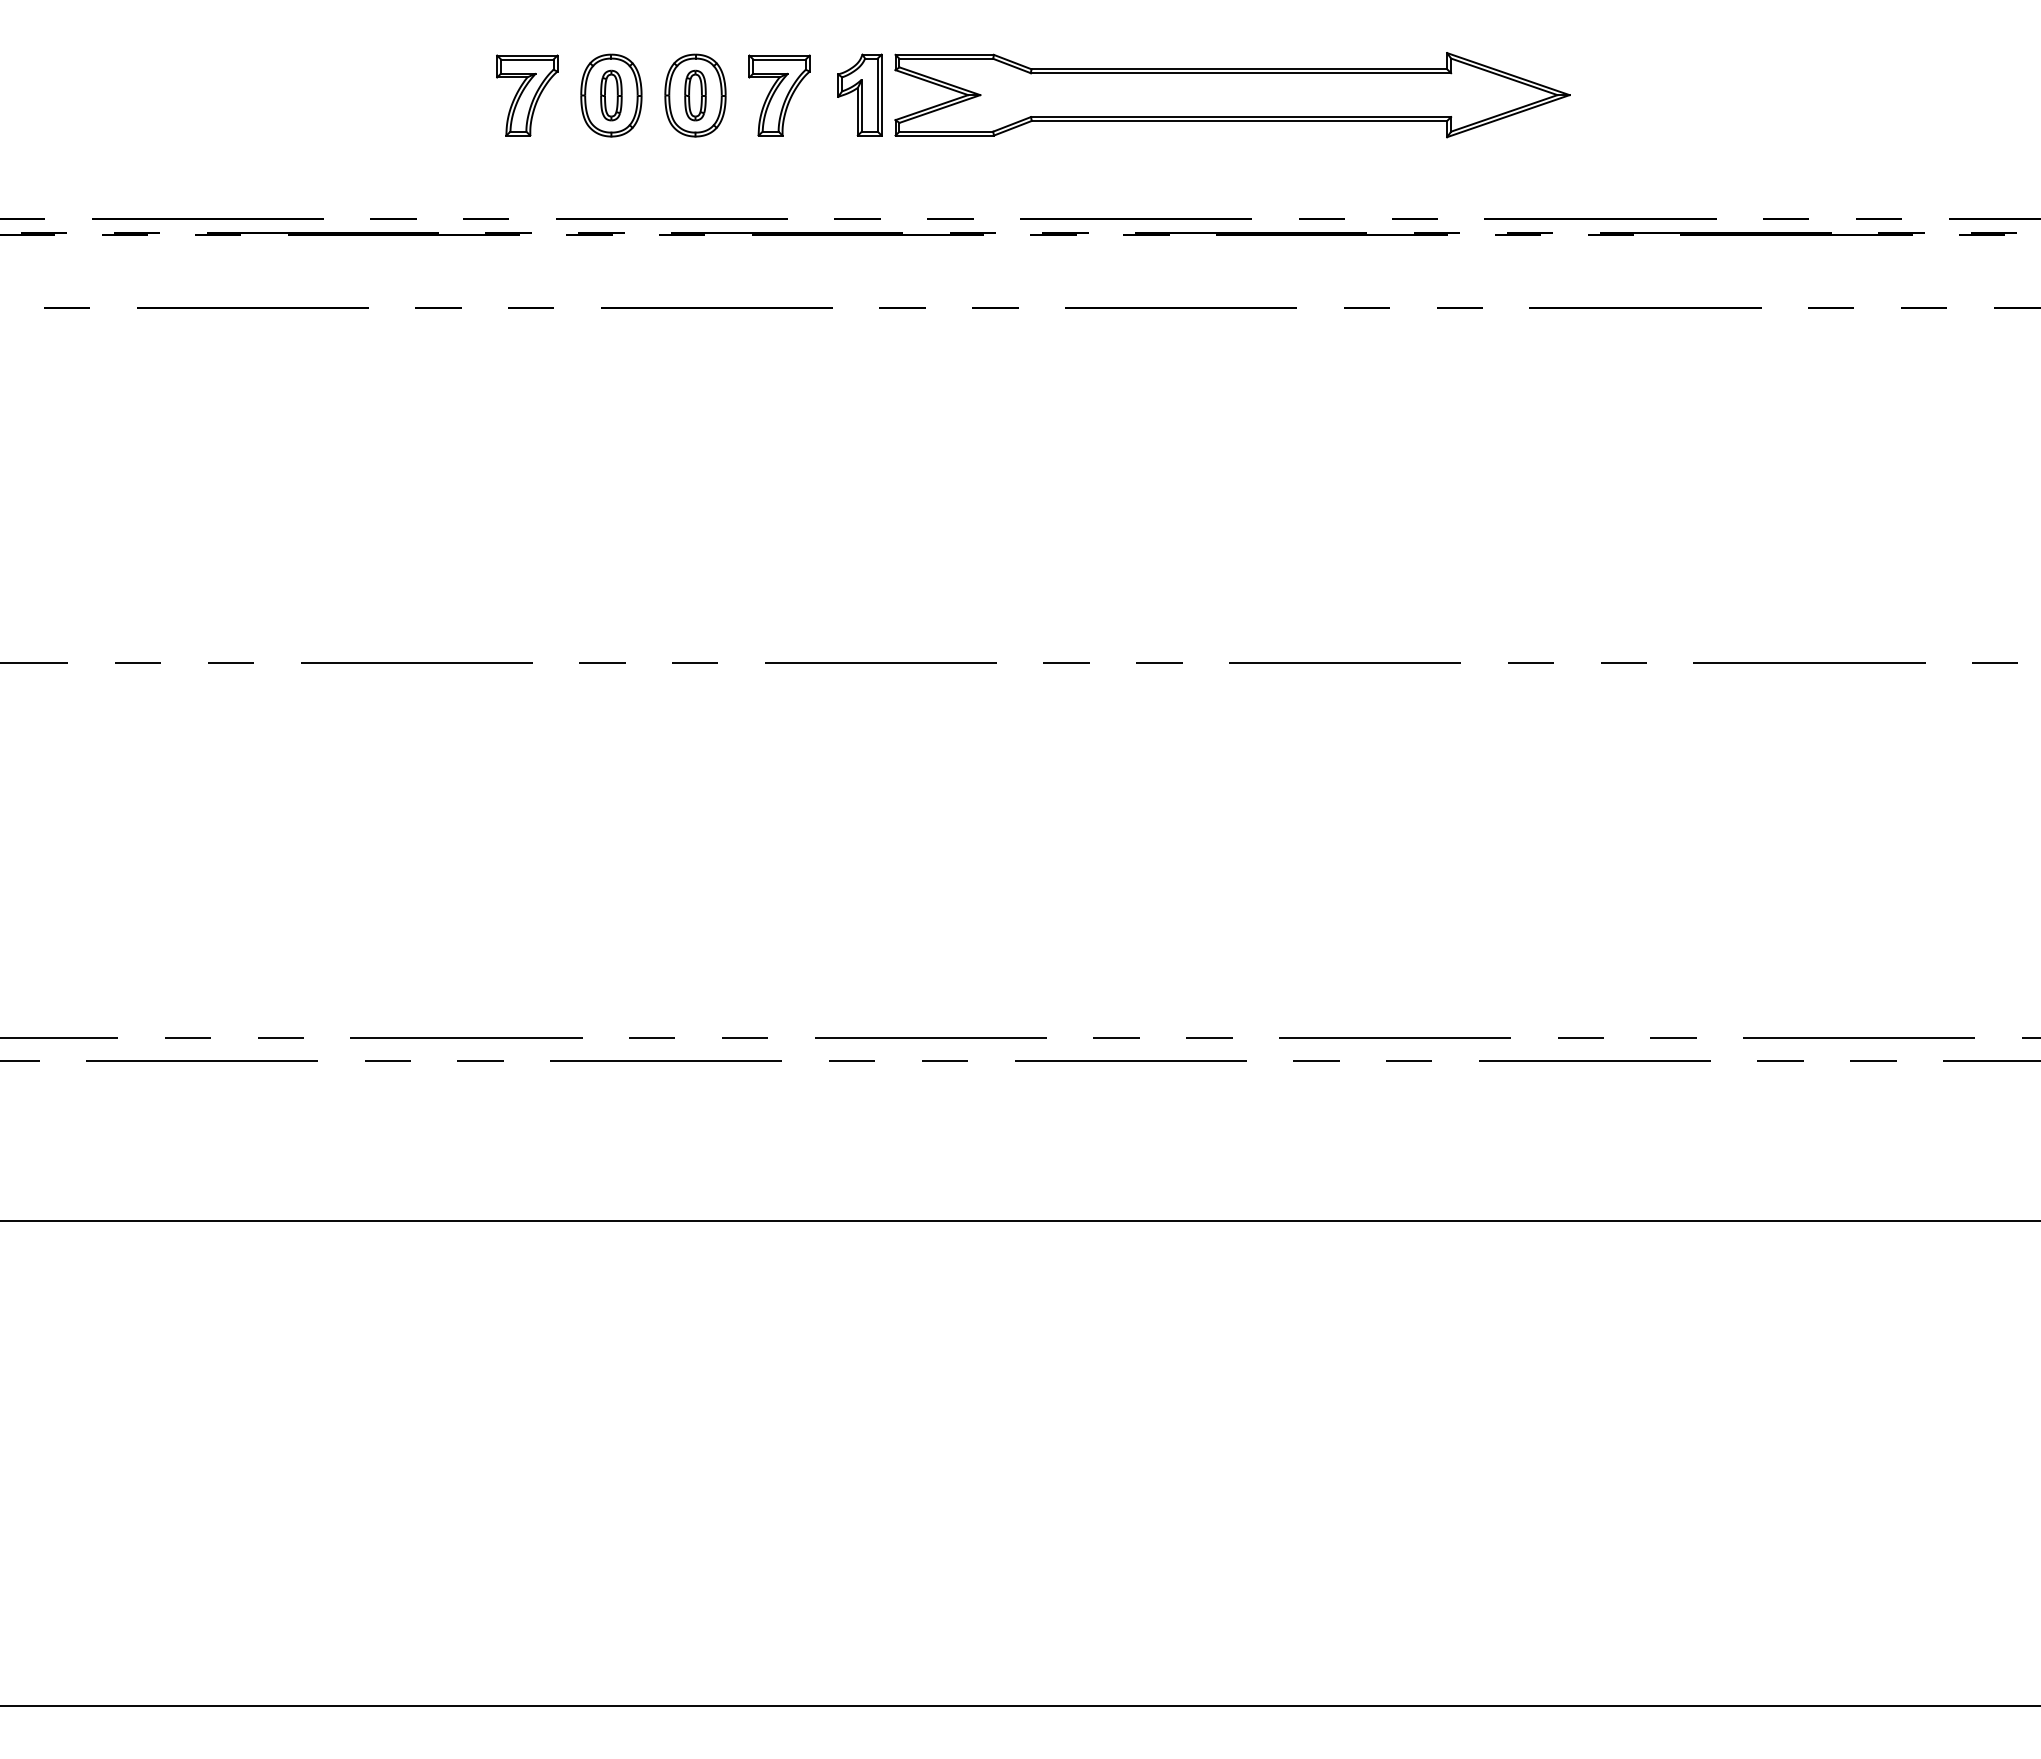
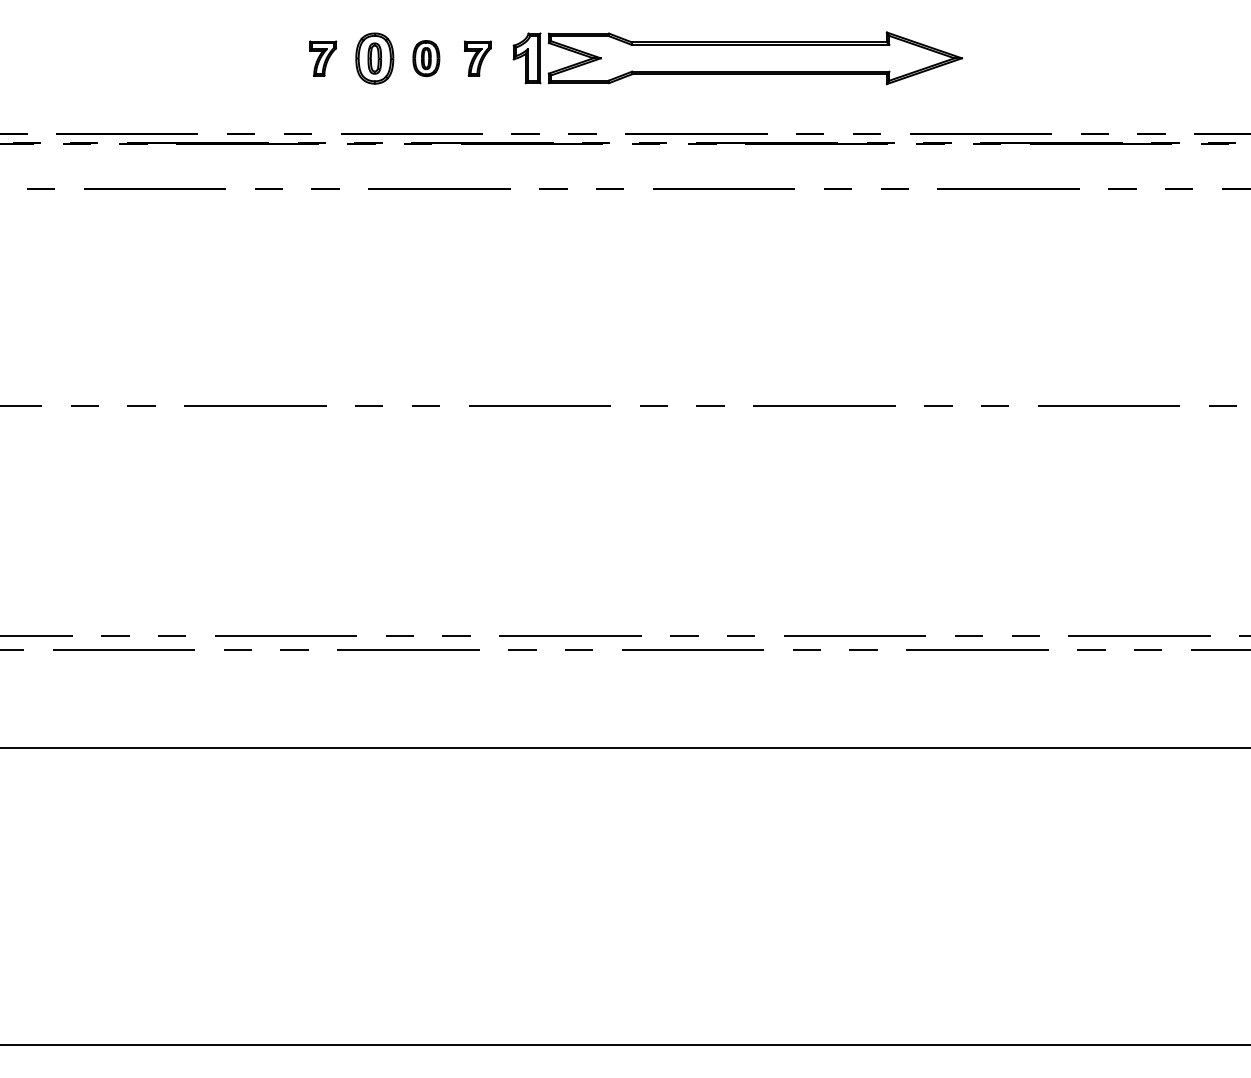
part: (526, 95) -> (322, 58), size x0.7
part: (695, 95) -> (426, 58), size x0.7
part: (778, 95) -> (477, 58), size x0.7

